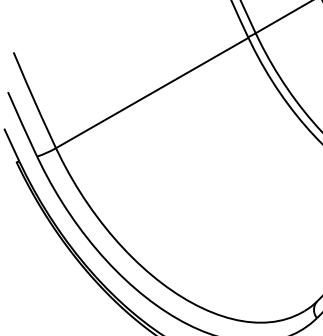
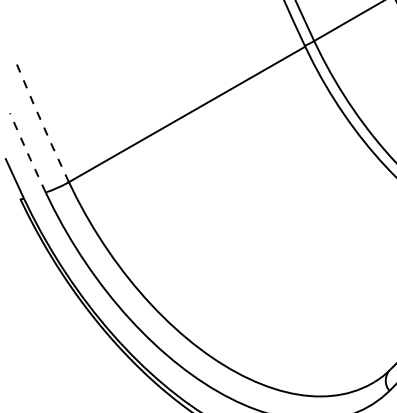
line: (34, 100) -> (42, 123), solid -> dashed
line: (22, 124) -> (27, 153), solid -> dashed

